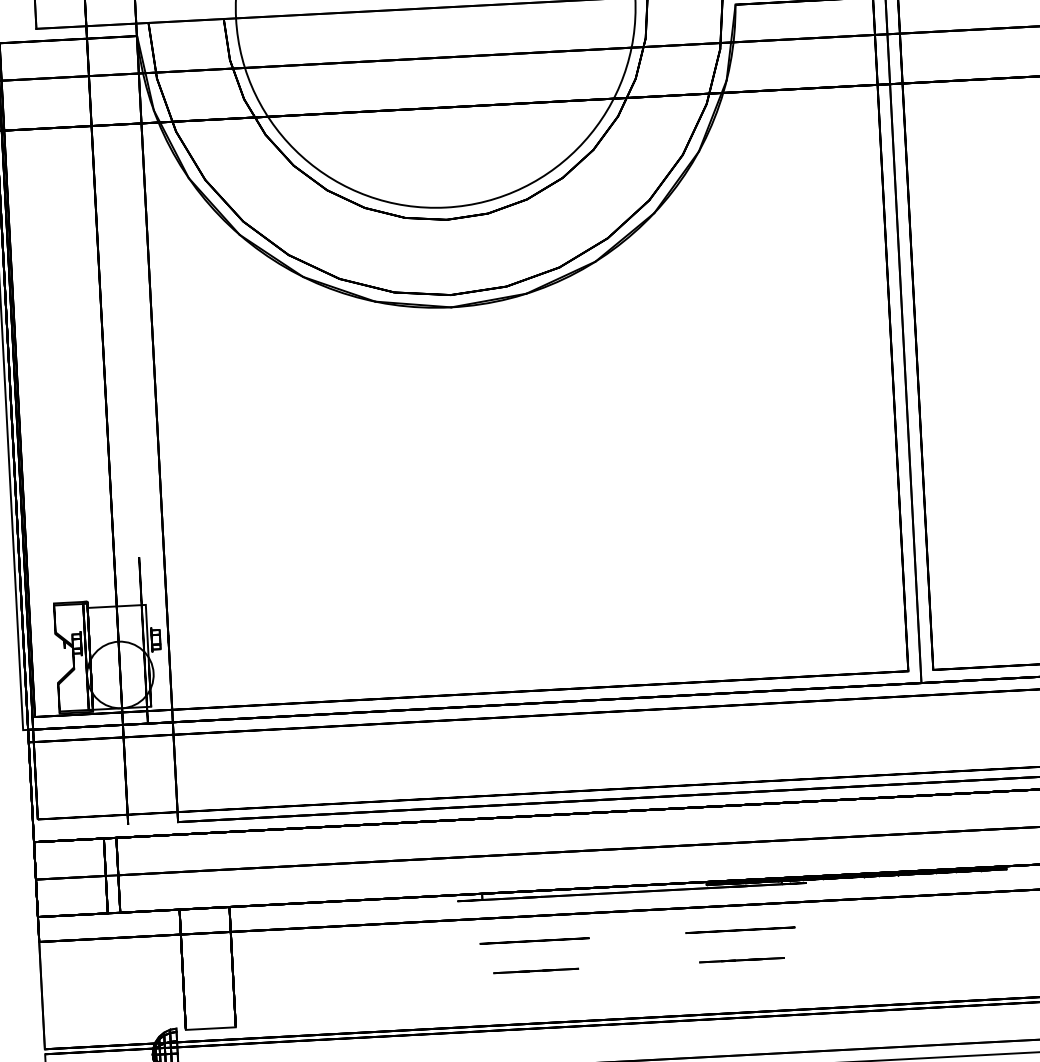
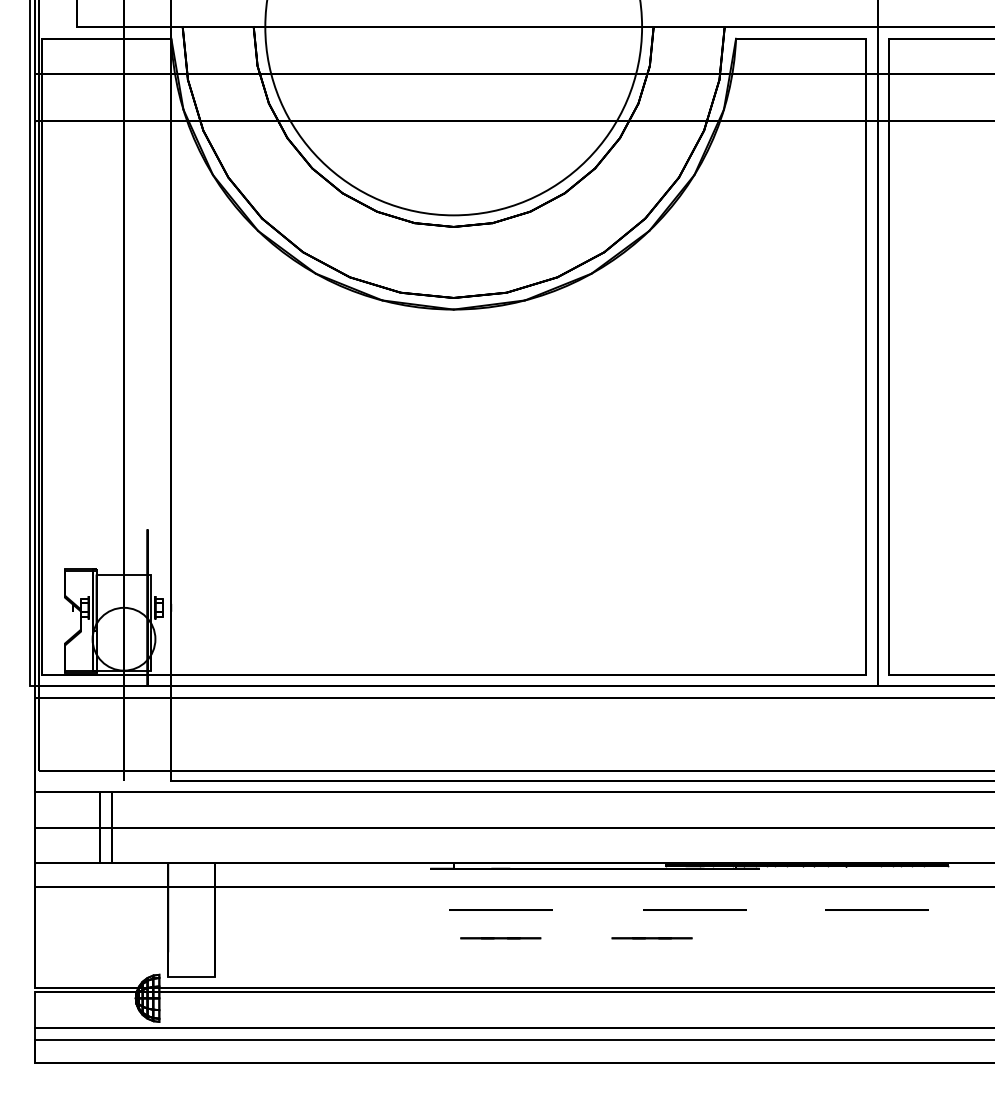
circle: (932, 919) -> (876, 909), added
line: (741, 960) -> (651, 938), moved

